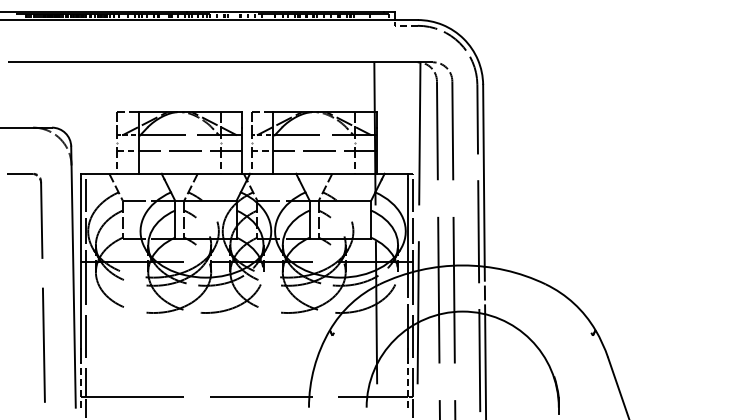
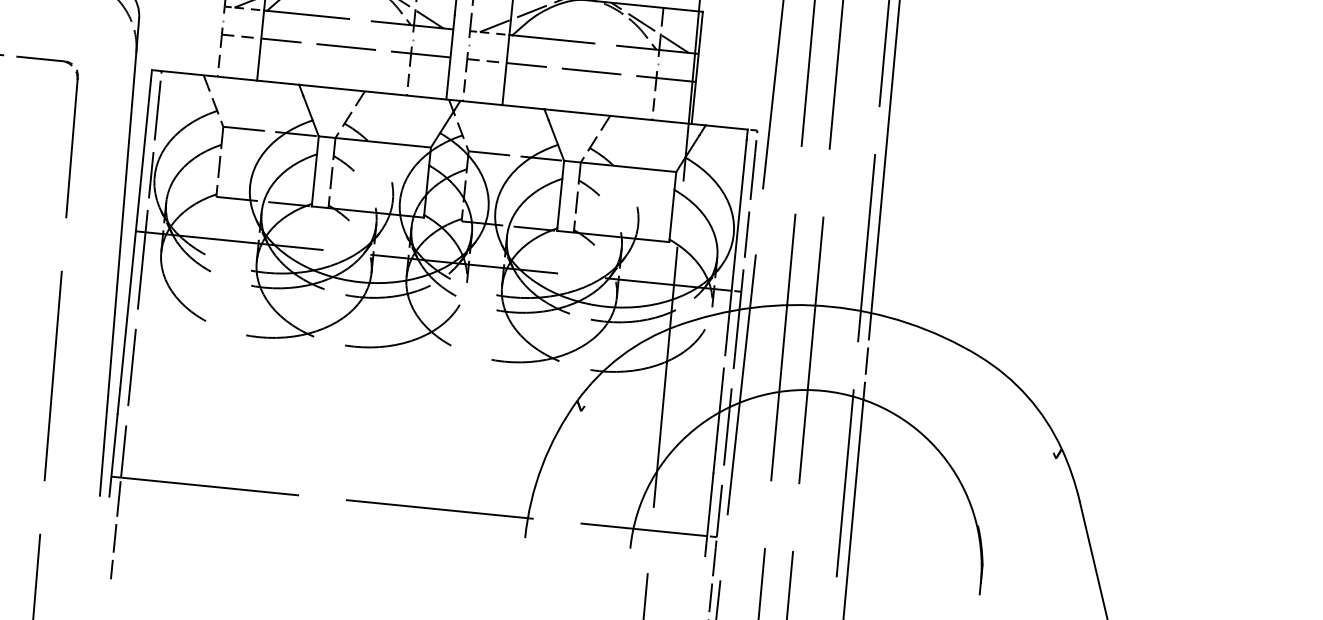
line: (80, 385) -> (112, 456), dashed -> solid
line: (407, 385) -> (708, 515), dashed -> solid

